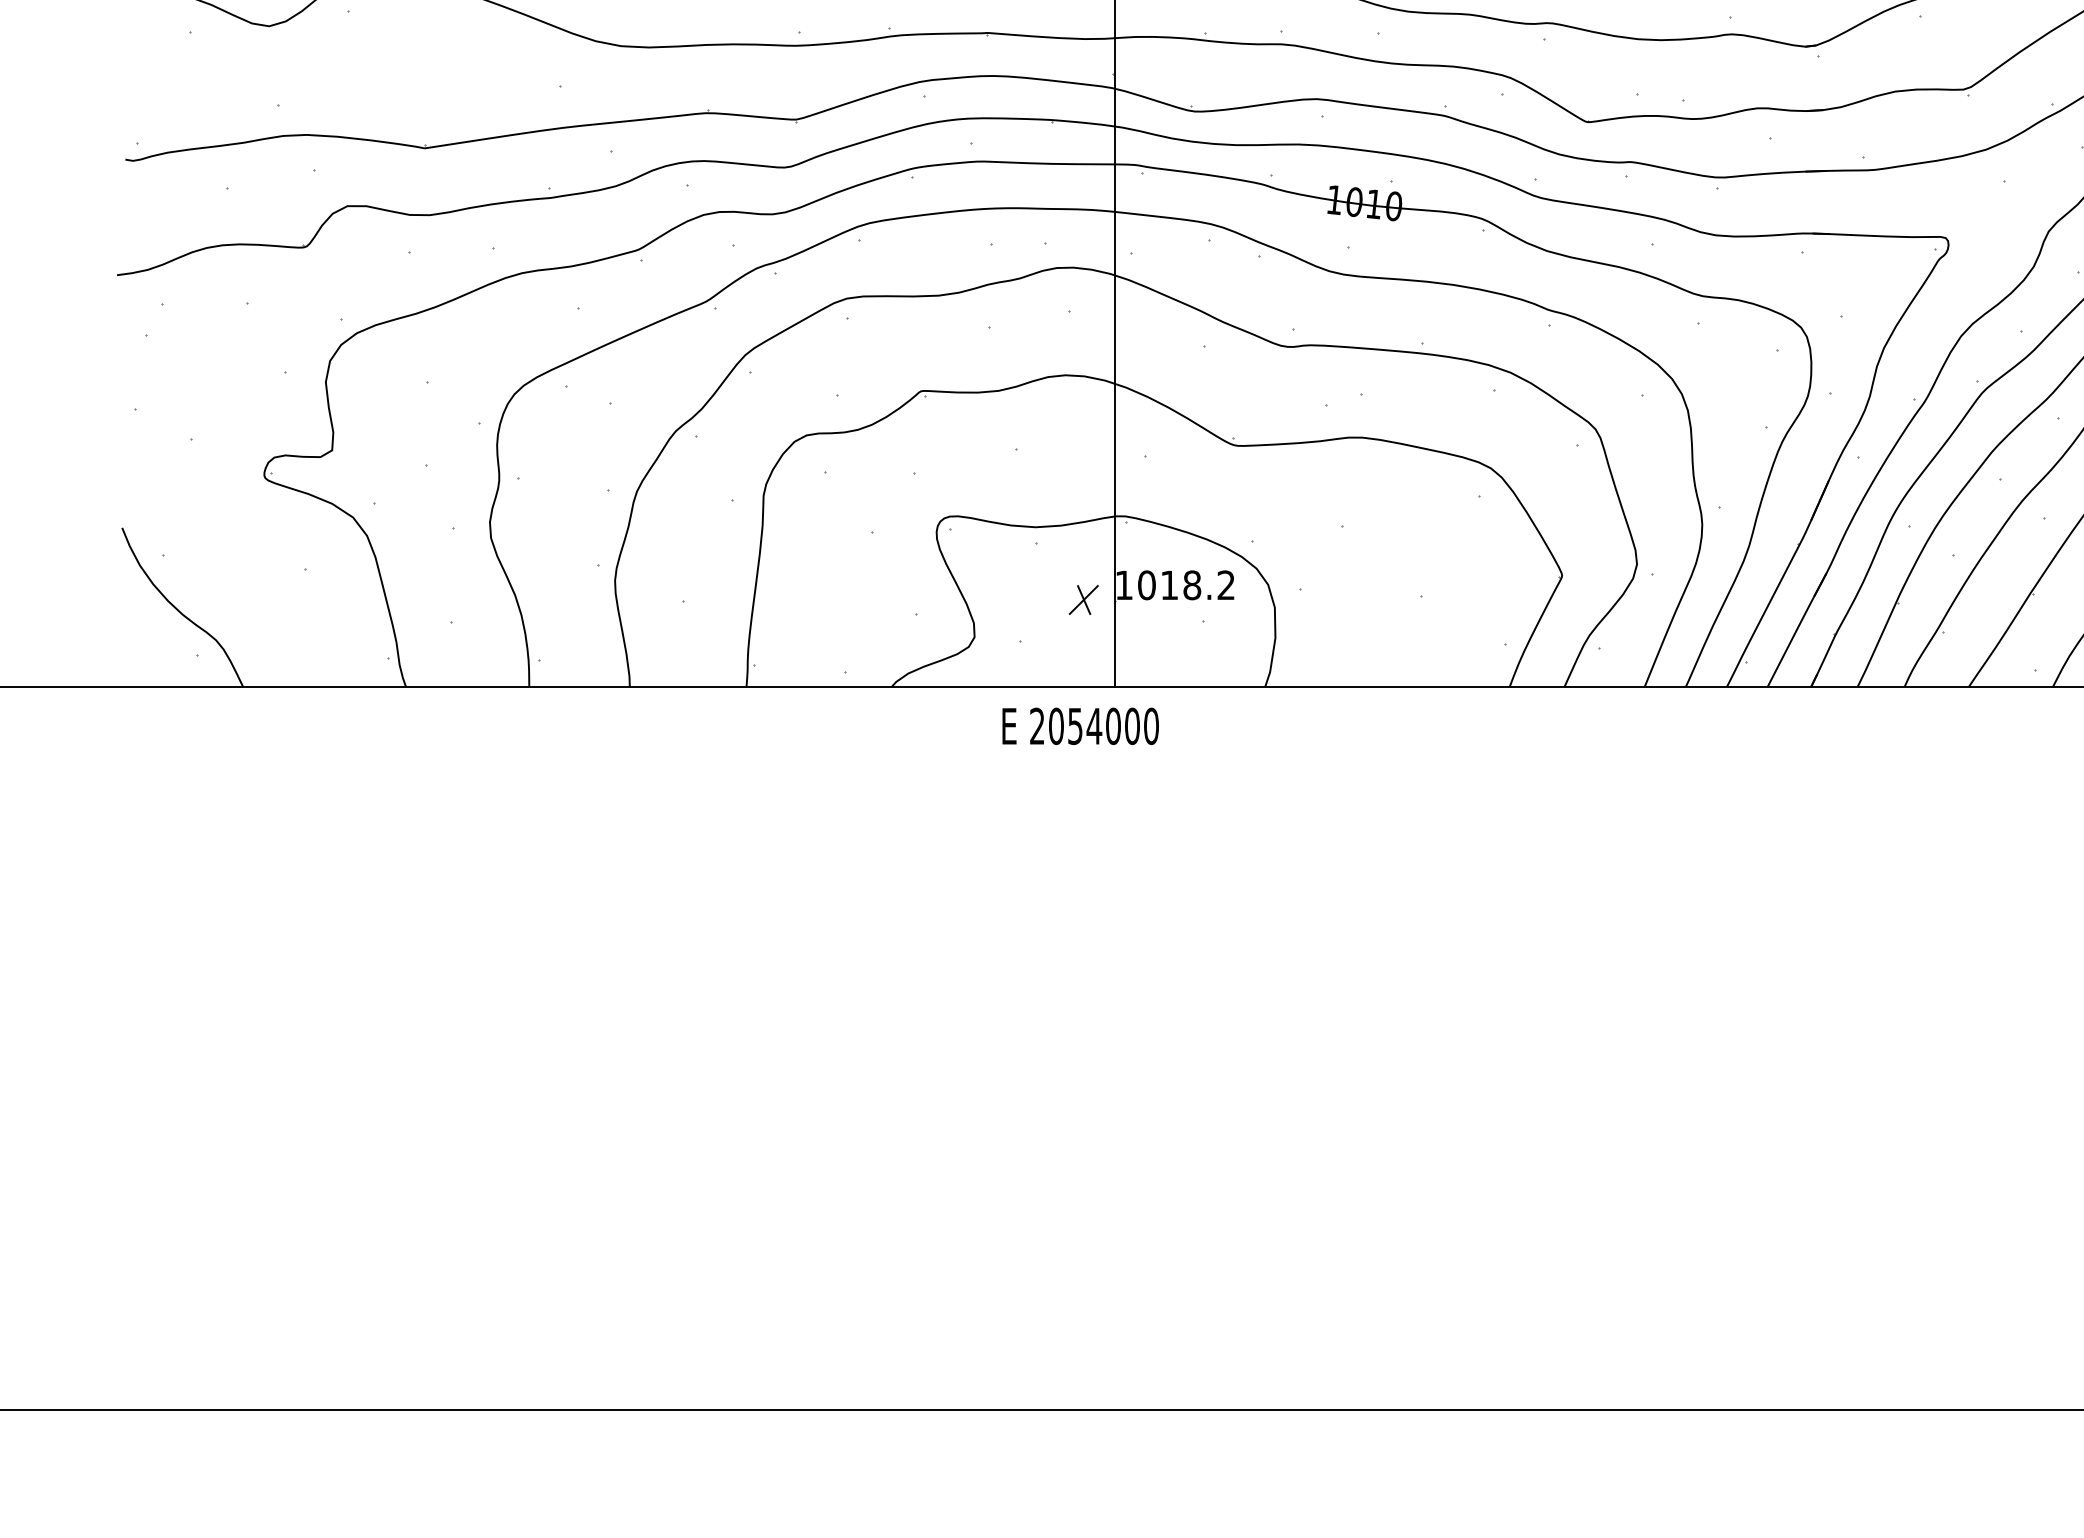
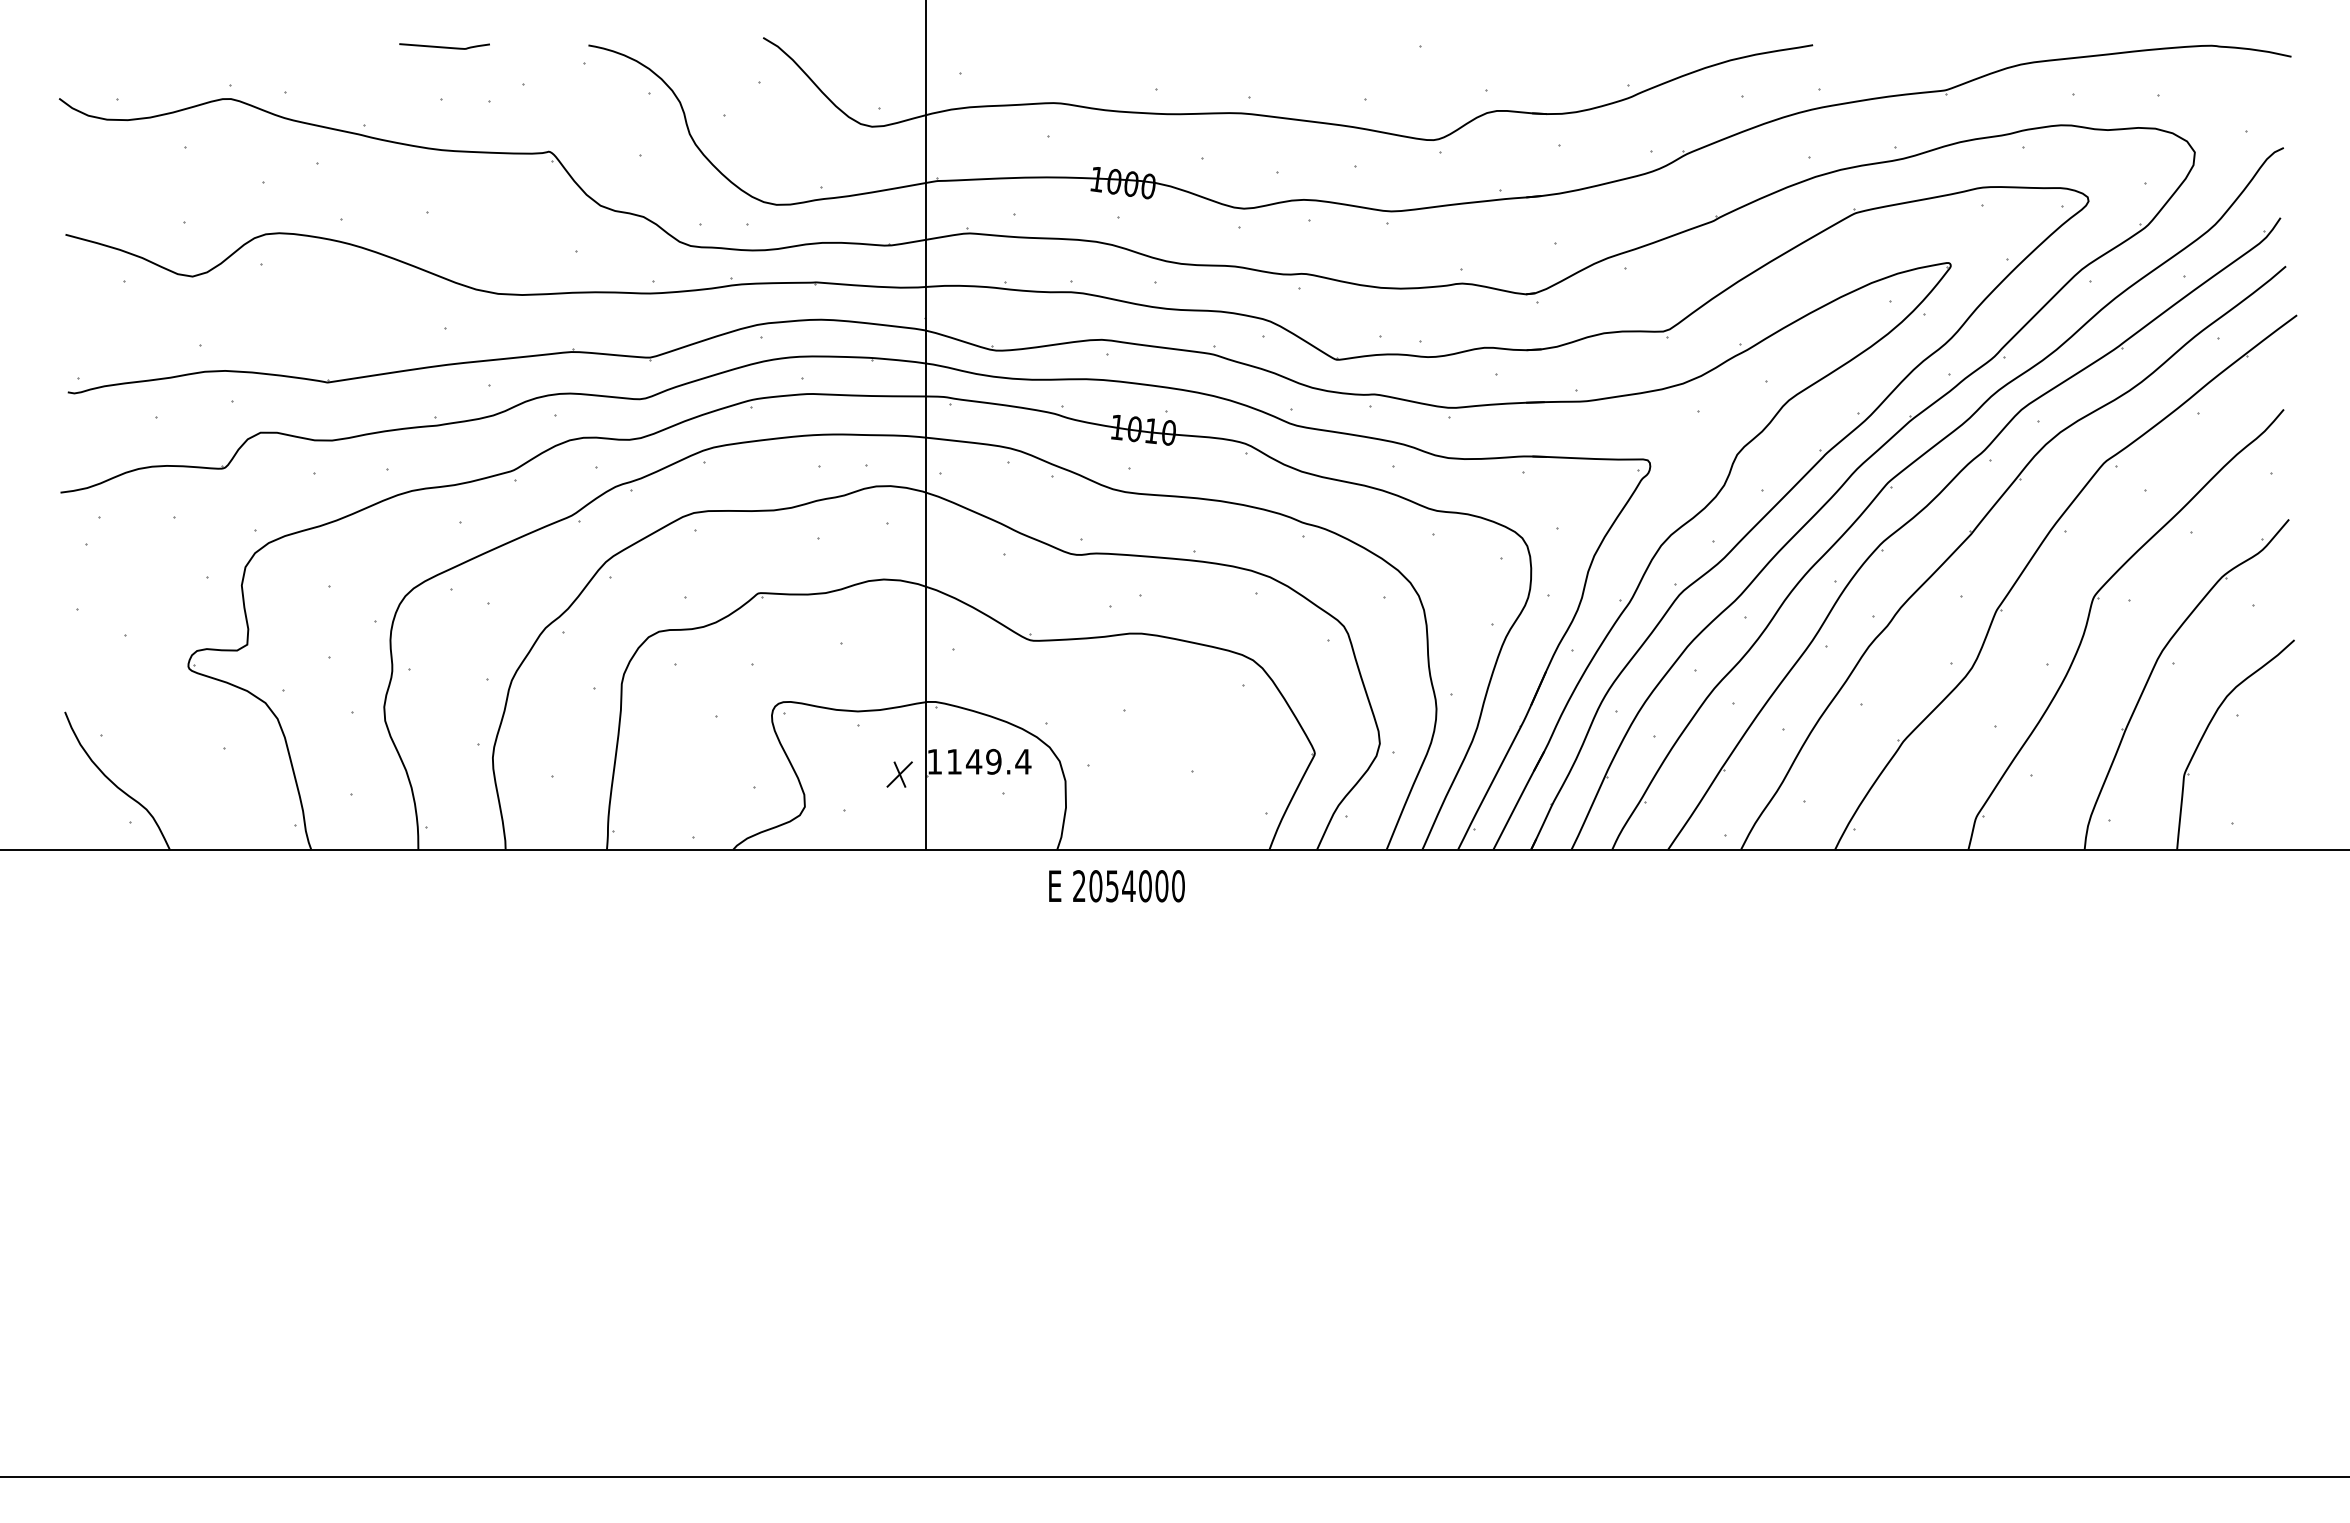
text: (1186, 584) -> (988, 761), 1018.2 -> 1149.4
text: (1080, 726) -> (1116, 886), moved

